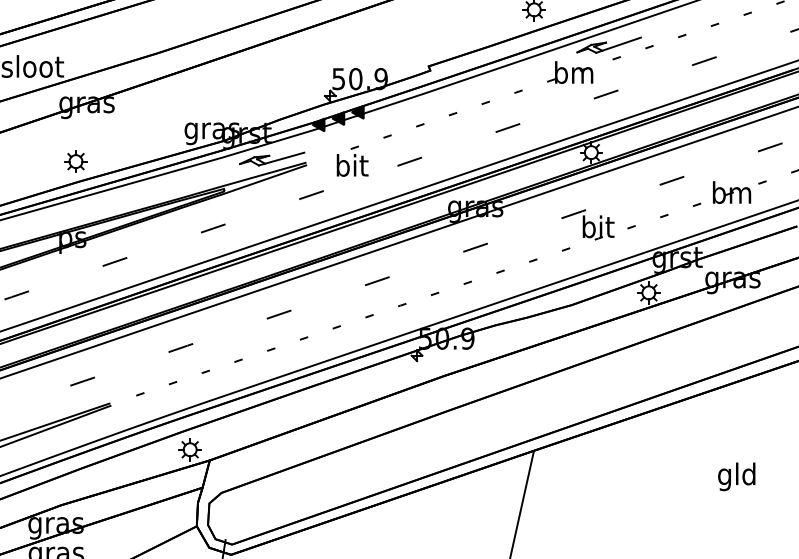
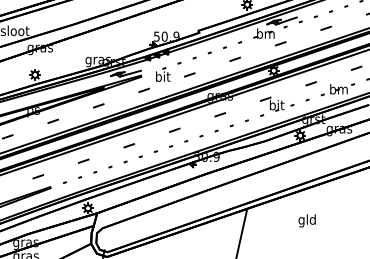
text: (735, 476) -> (306, 220), moved

